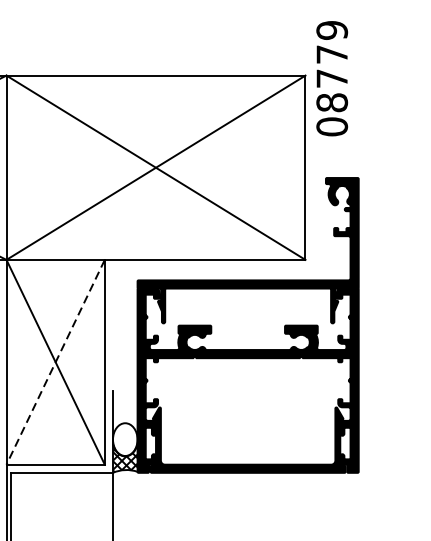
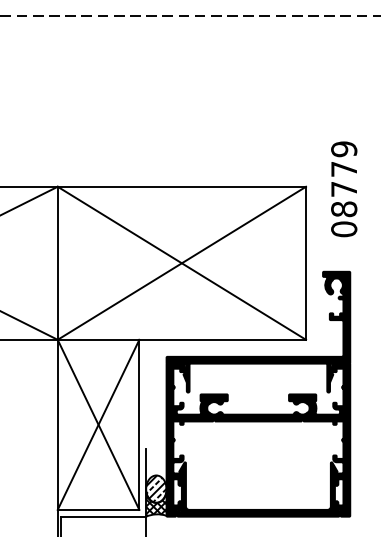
text: (332, 78) -> (344, 189), moved
line: (55, 363) -> (98, 425), dashed -> solid
hatch: (125, 438) -> (156, 488), added

